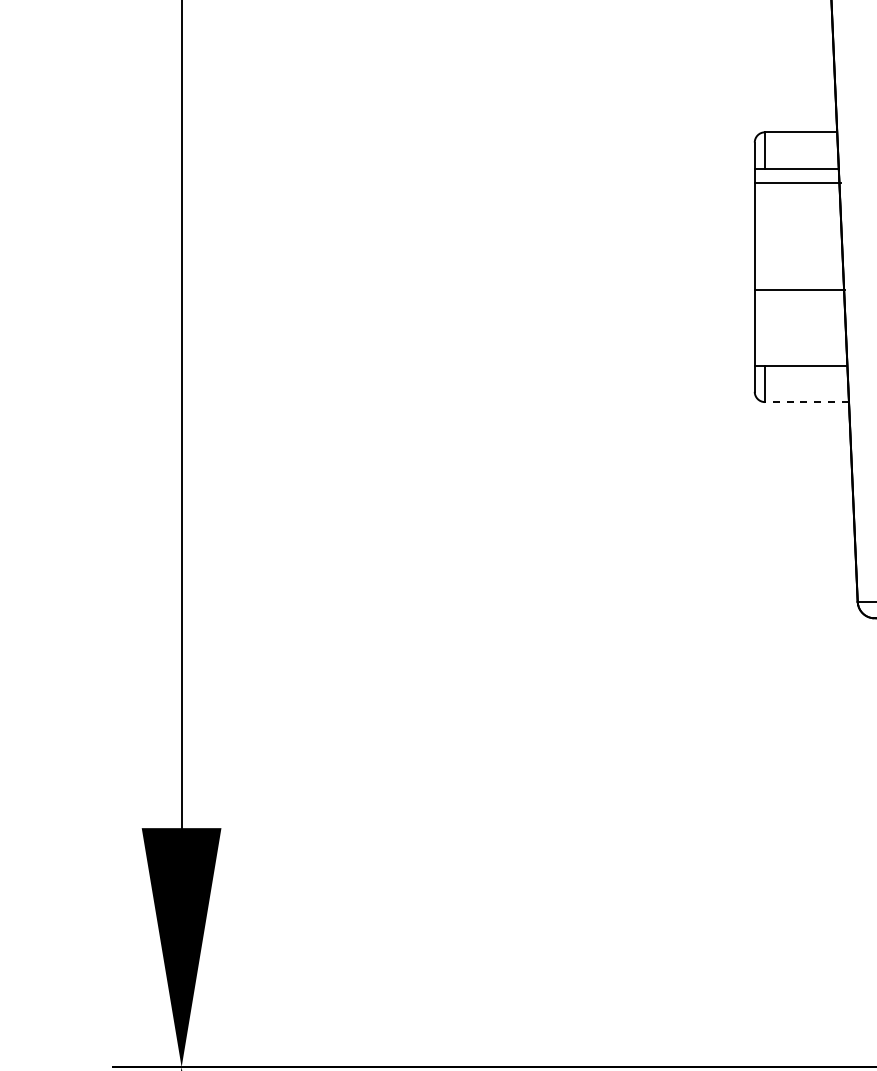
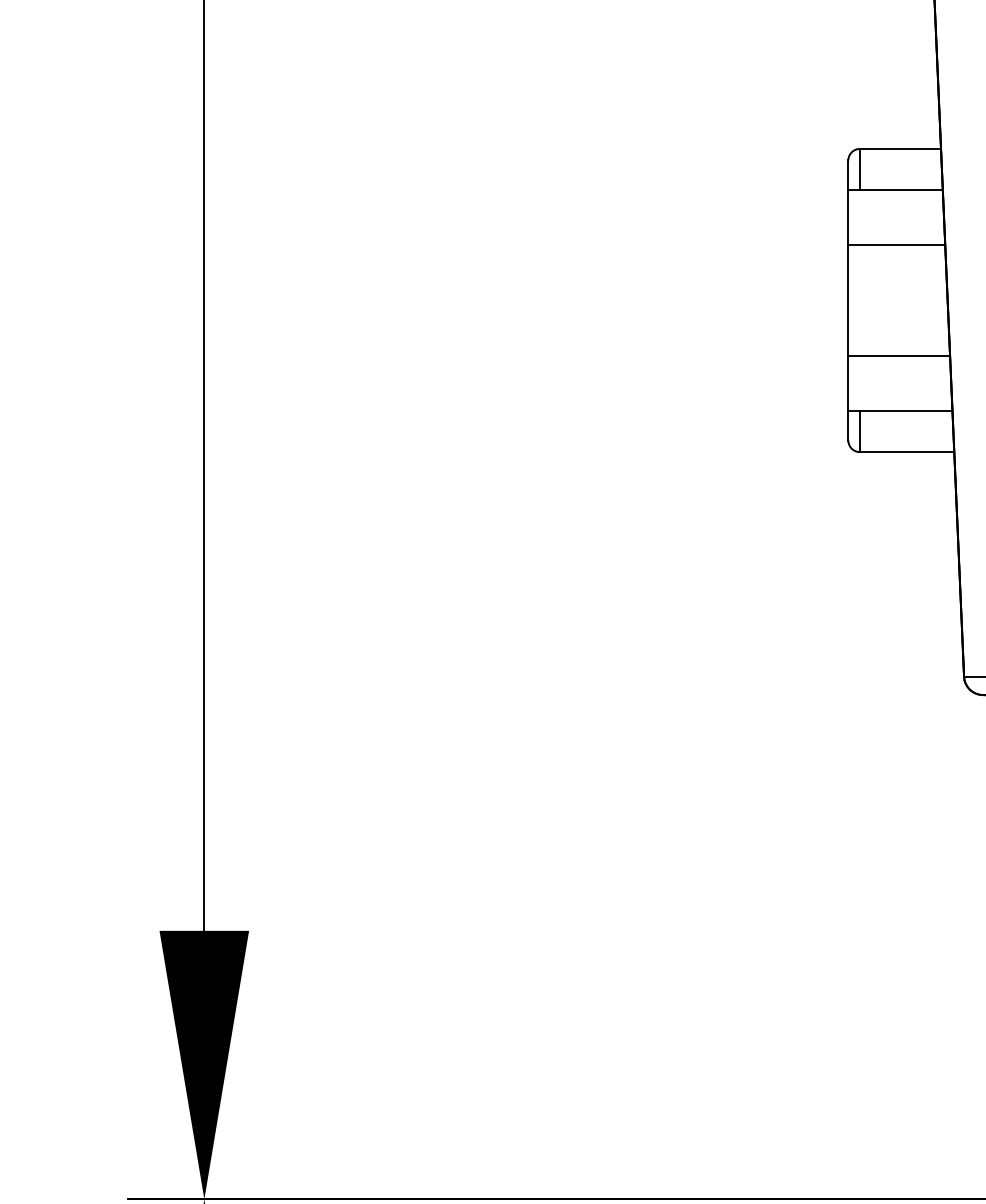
line: (797, 182) -> (896, 244), moved
line: (799, 289) -> (898, 355), moved
line: (806, 402) -> (906, 452), dashed -> solid

